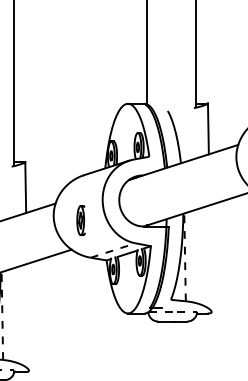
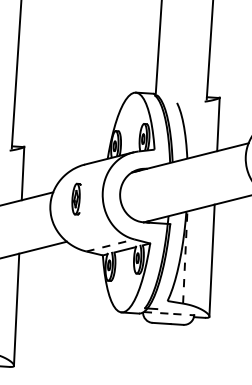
part: (80, 220) -> (75, 199), moved
line: (210, 258) -> (211, 260), added
line: (27, 317) -> (16, 309), added

